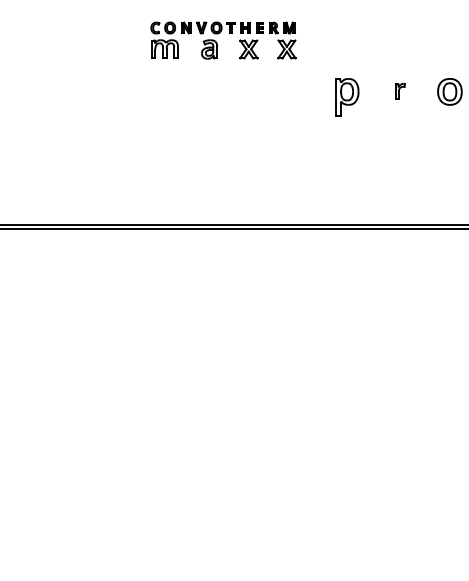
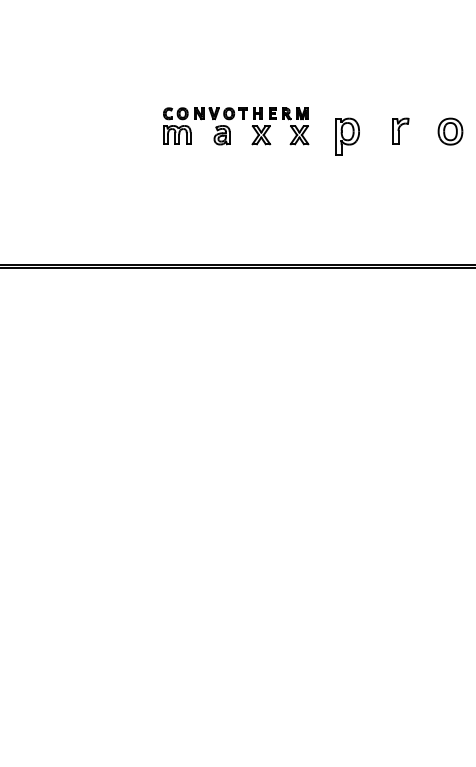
part: (217, 43) -> (230, 129), moved
part: (399, 90) -> (400, 130), size x1.67

